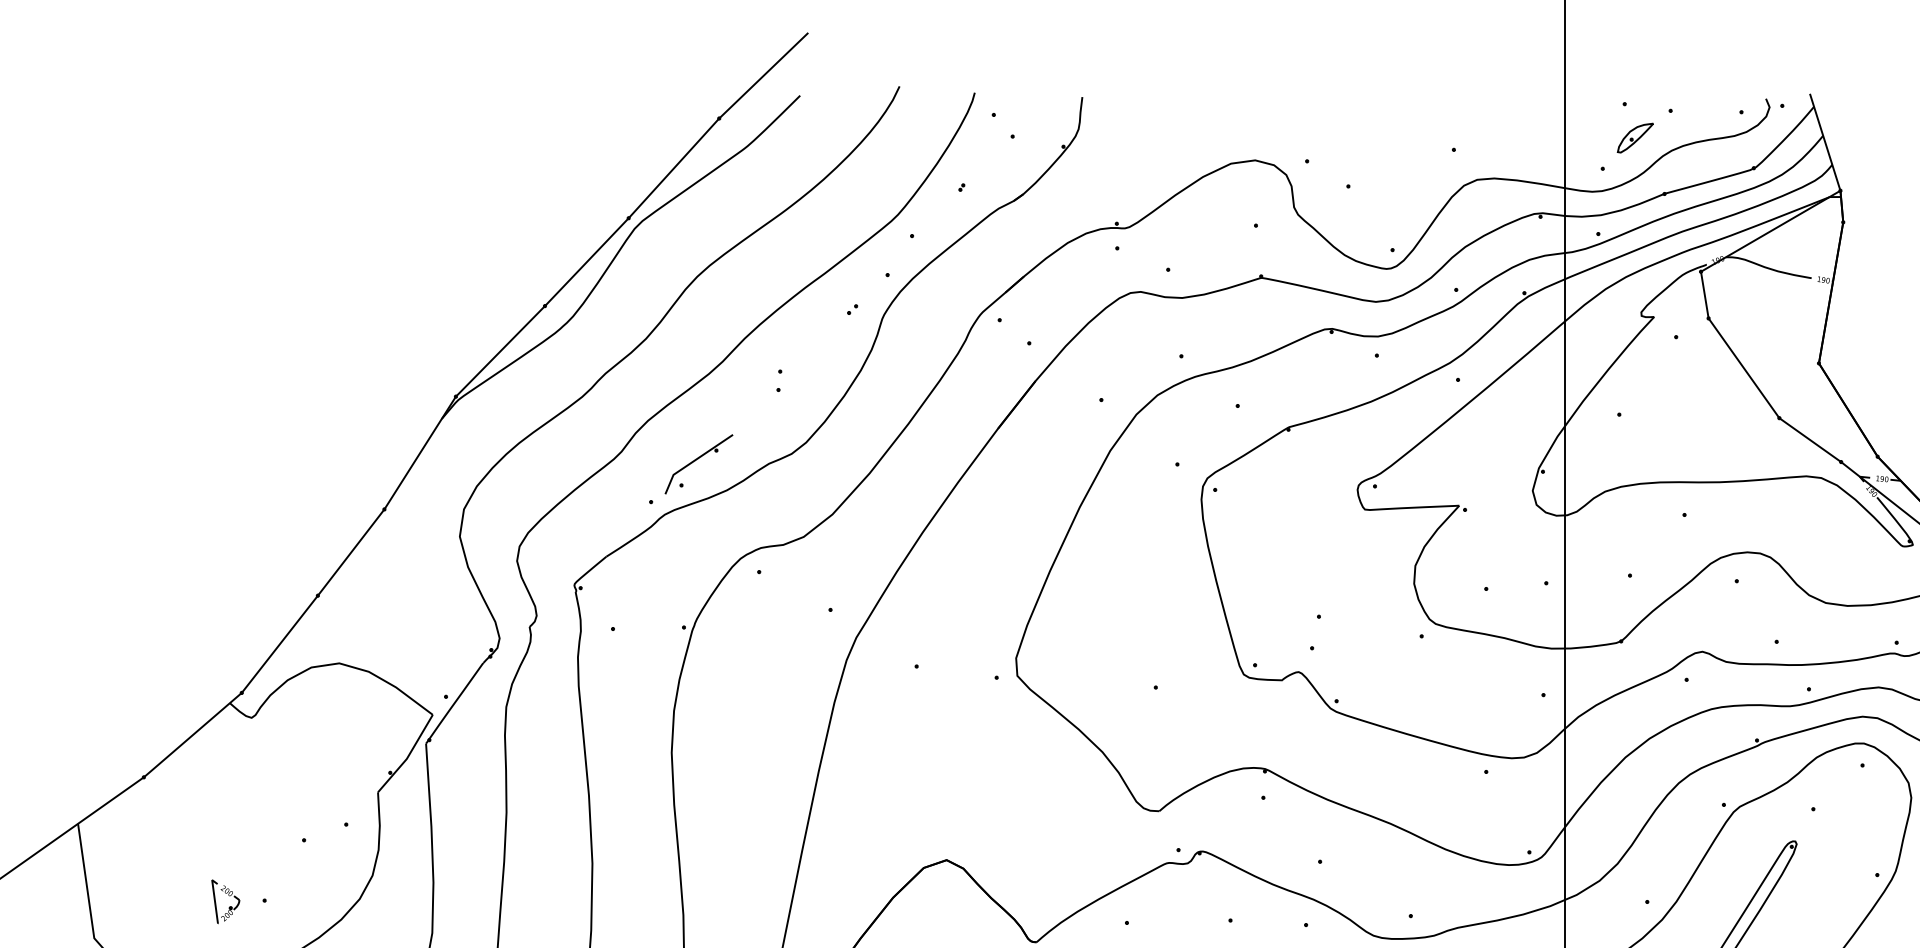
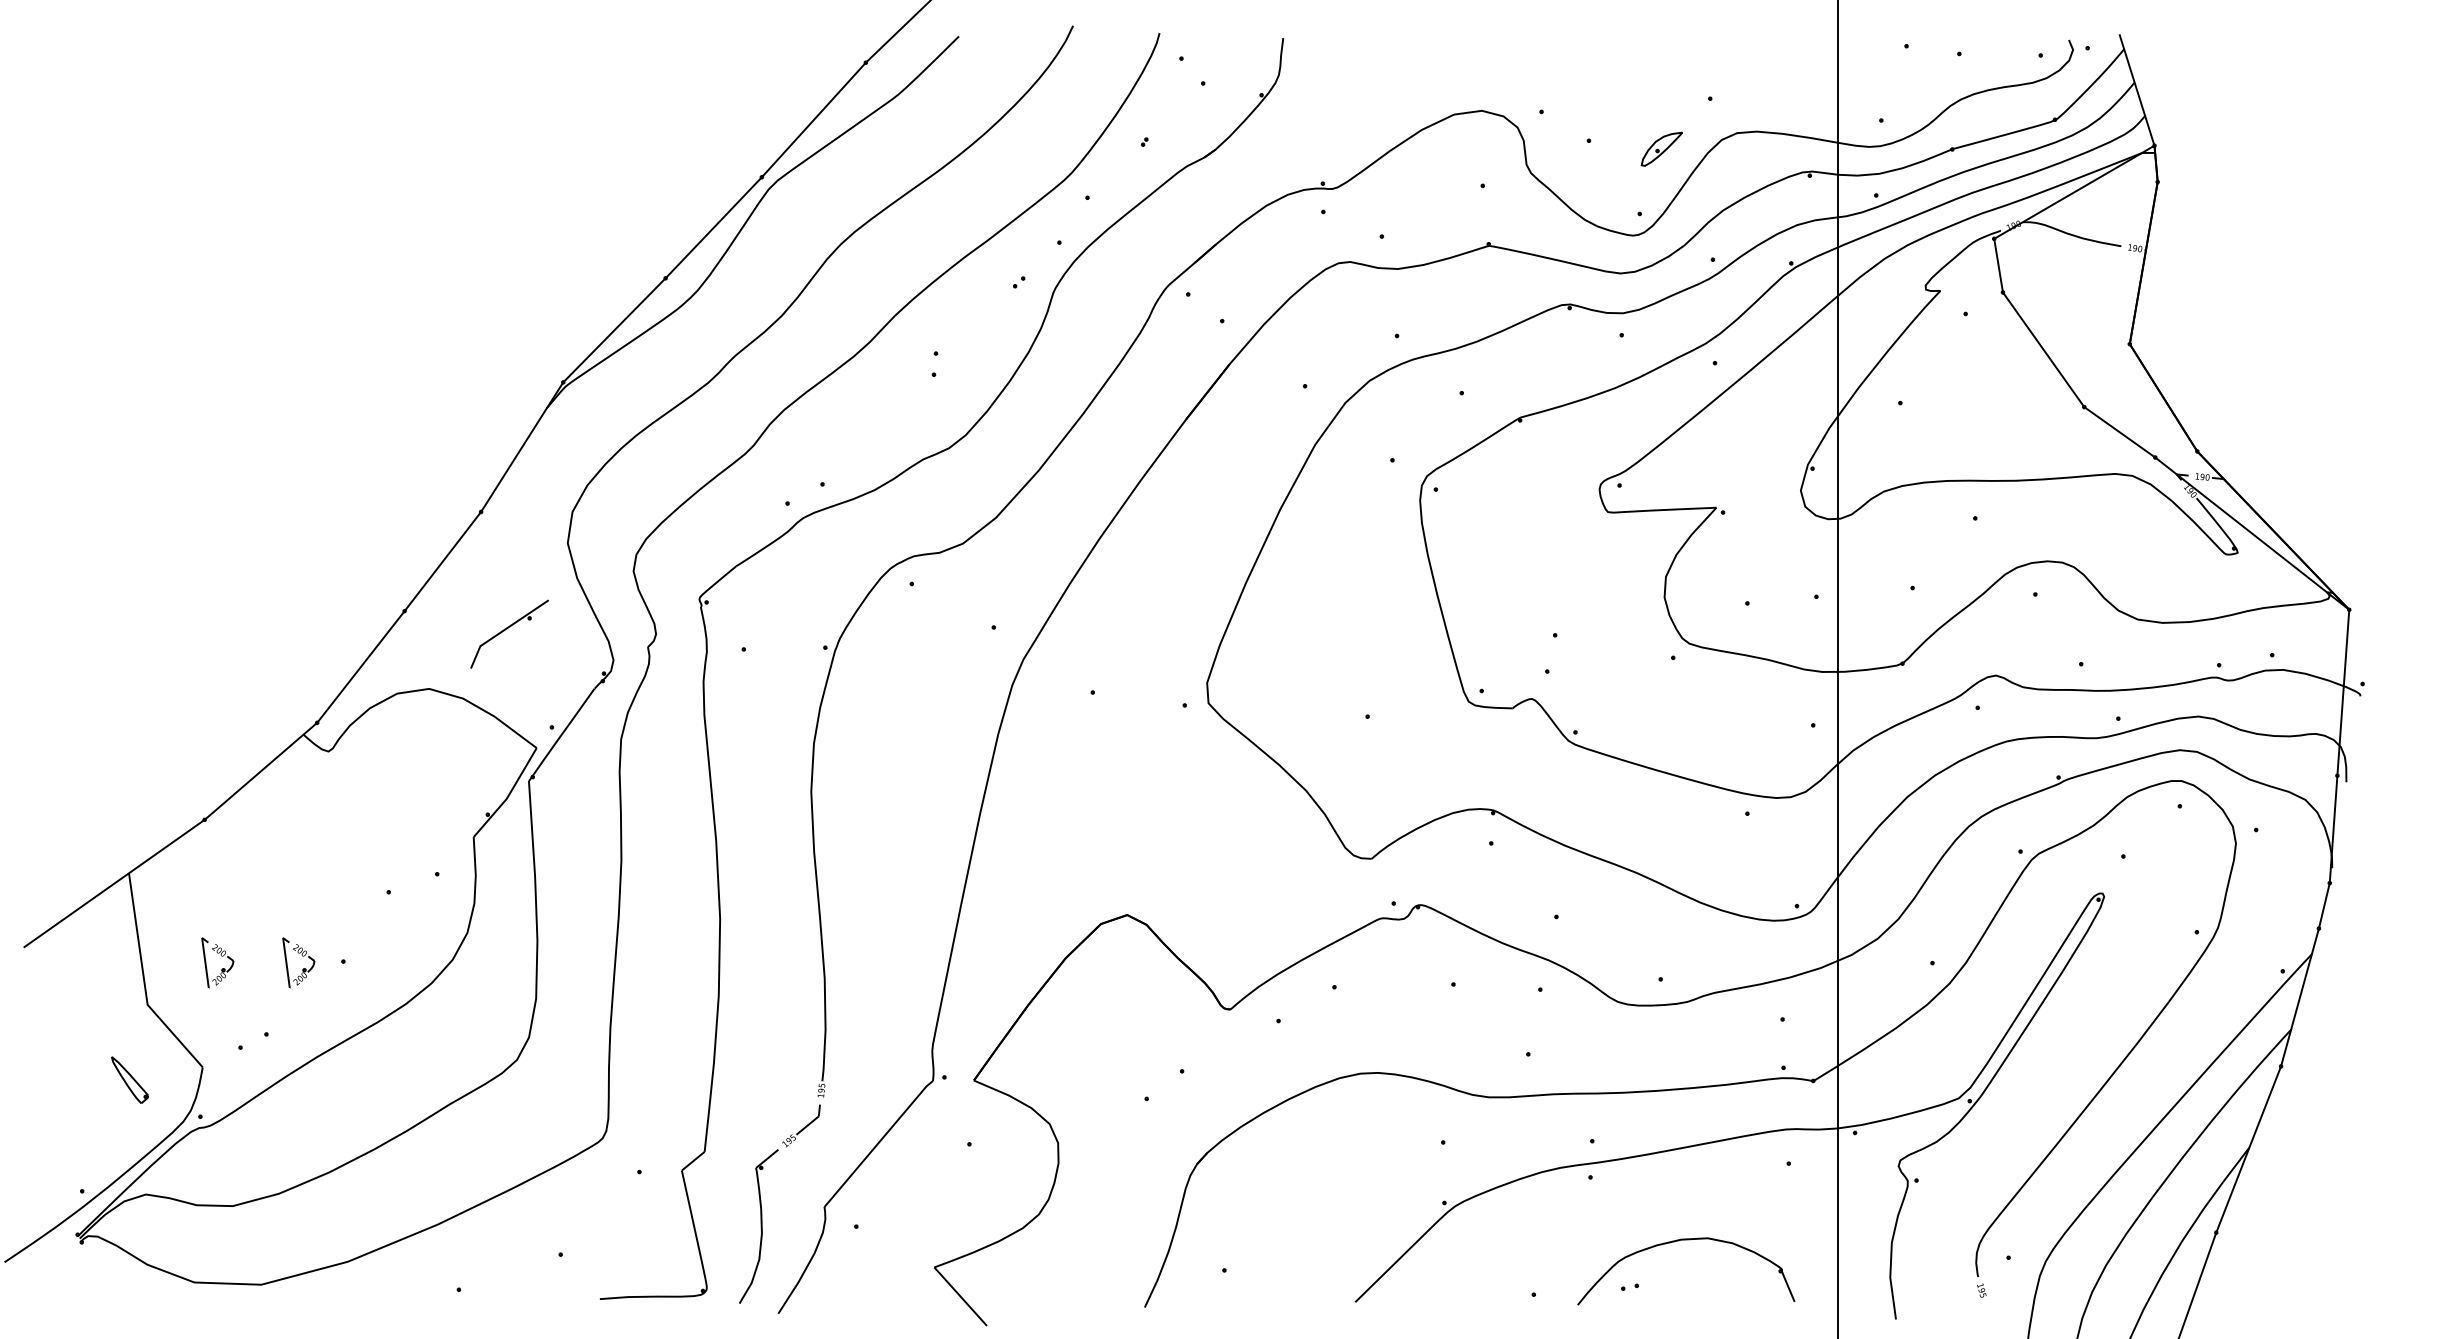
part: (1635, 137) -> (1661, 148), moved
part: (698, 463) -> (509, 633), moved
part: (158, 896) -> (221, 956), added

